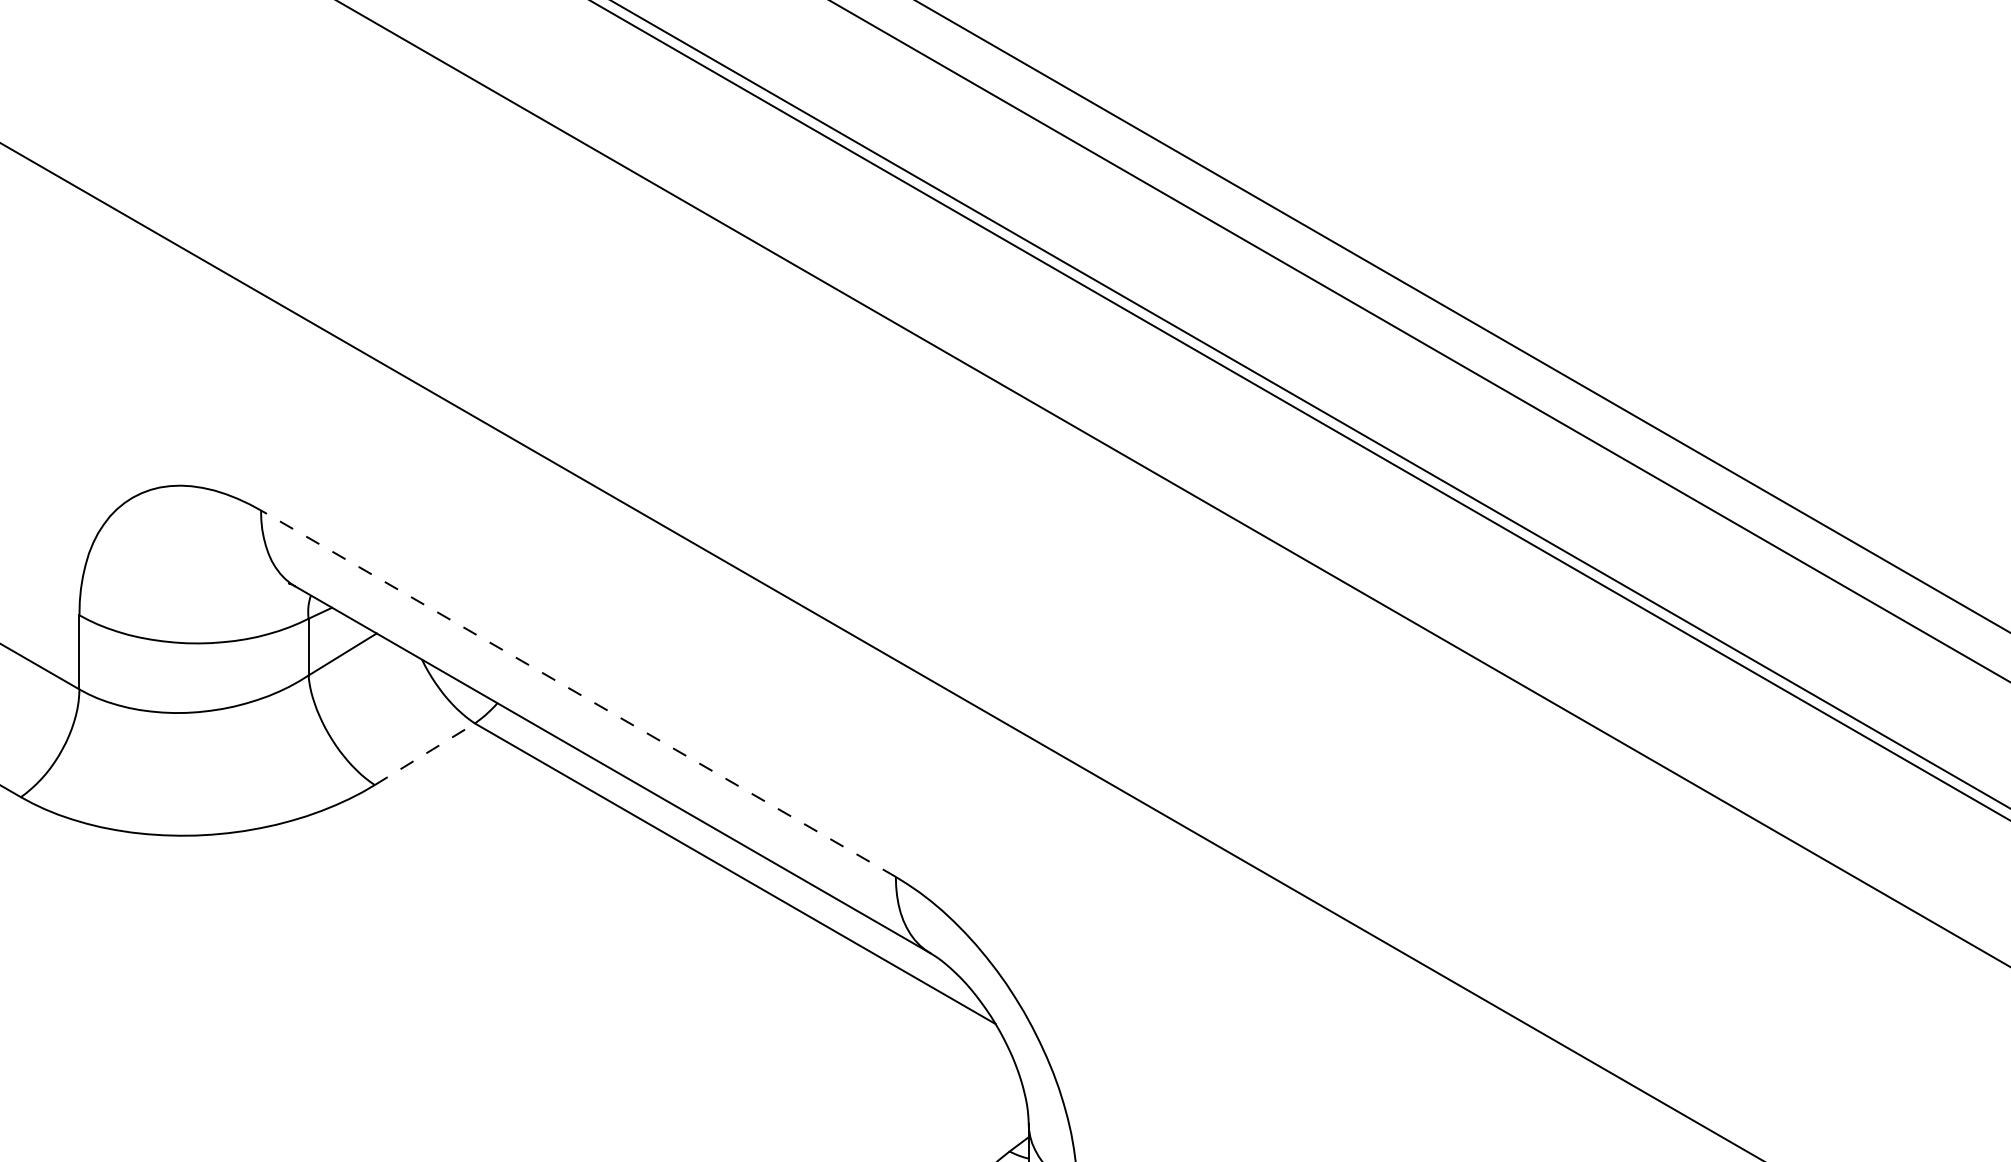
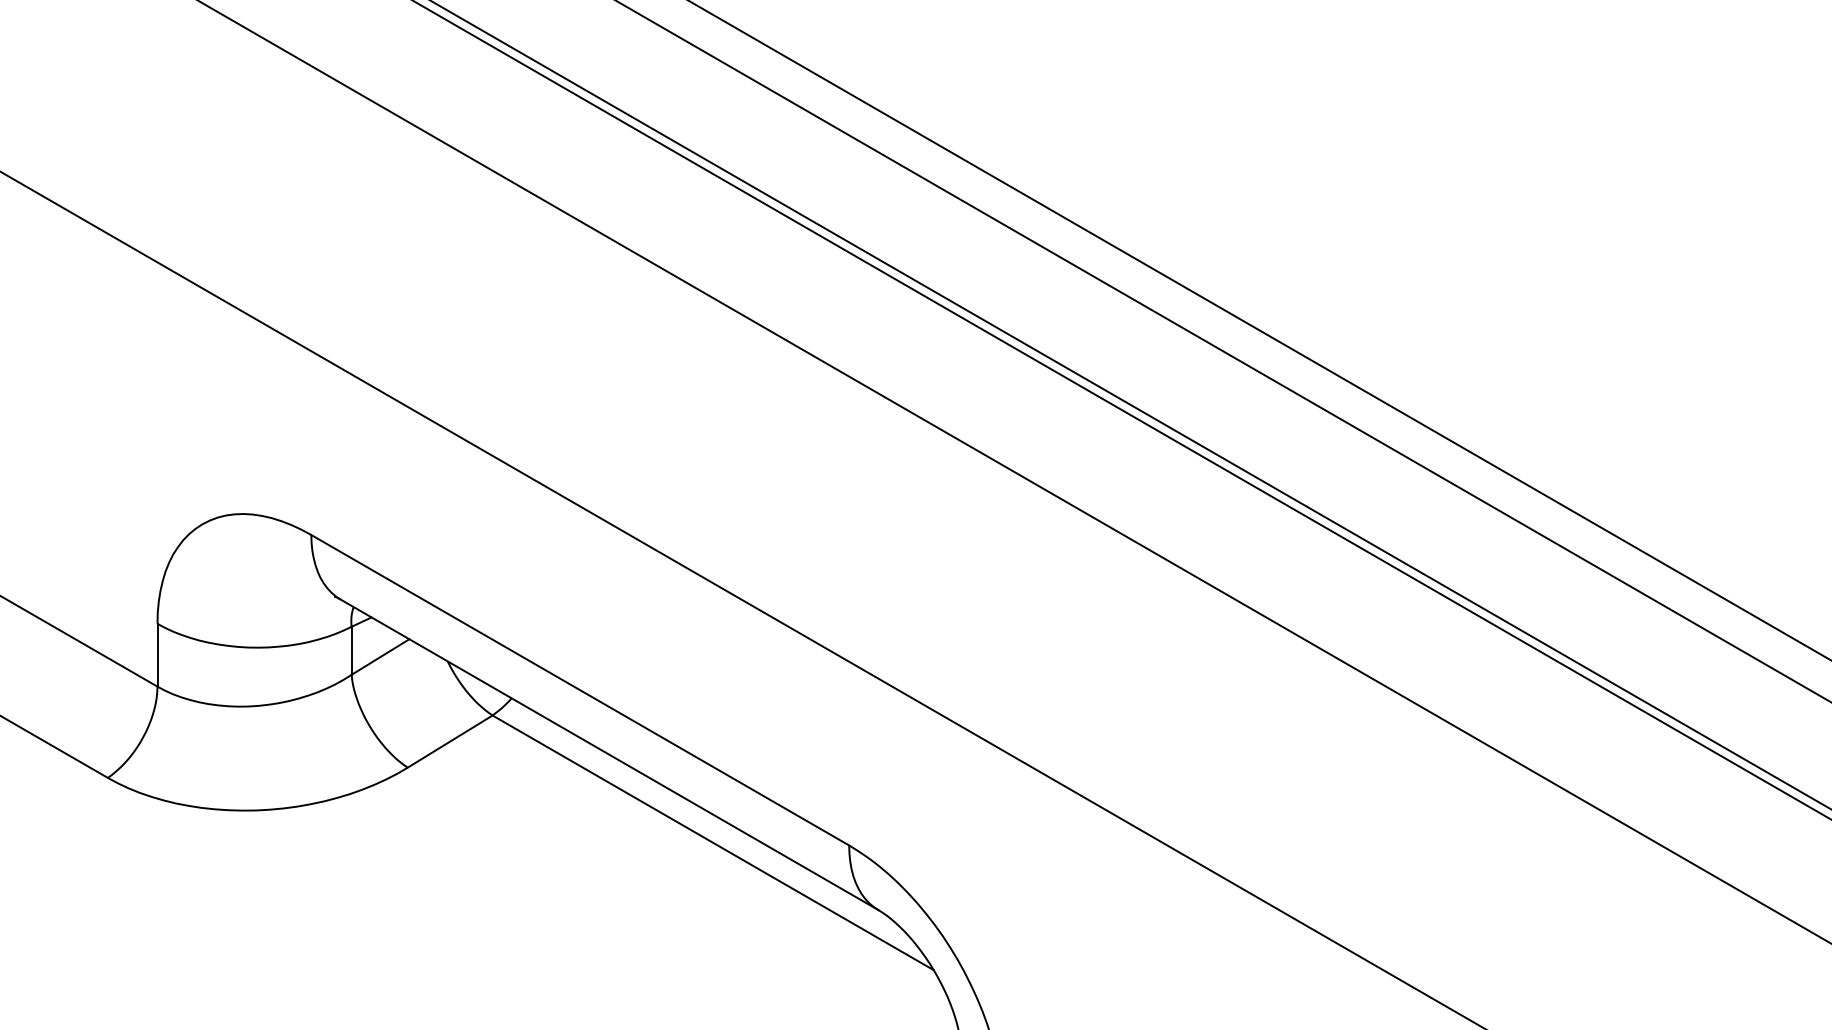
line: (578, 693) -> (580, 690), dashed -> solid
line: (425, 754) -> (450, 741), dashed -> solid

